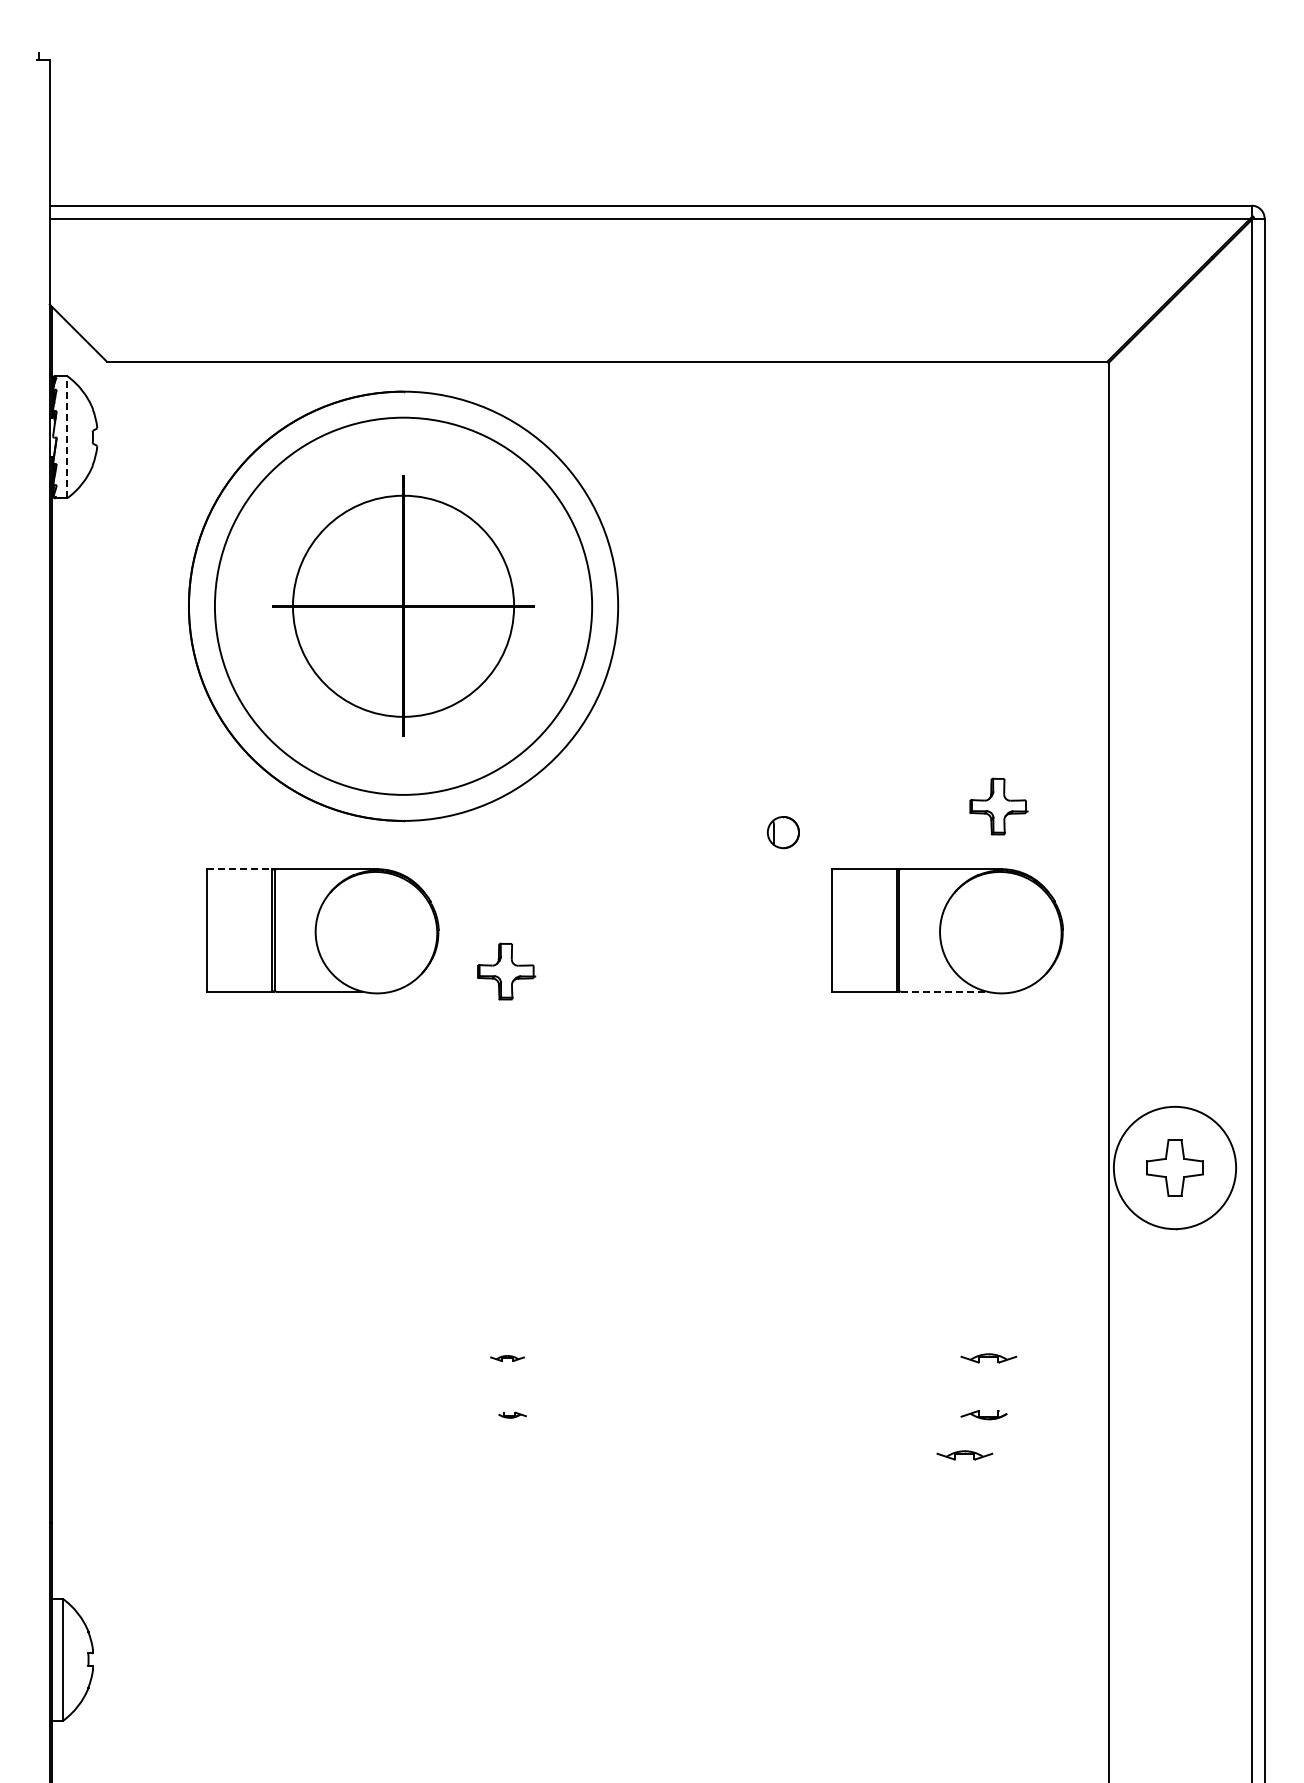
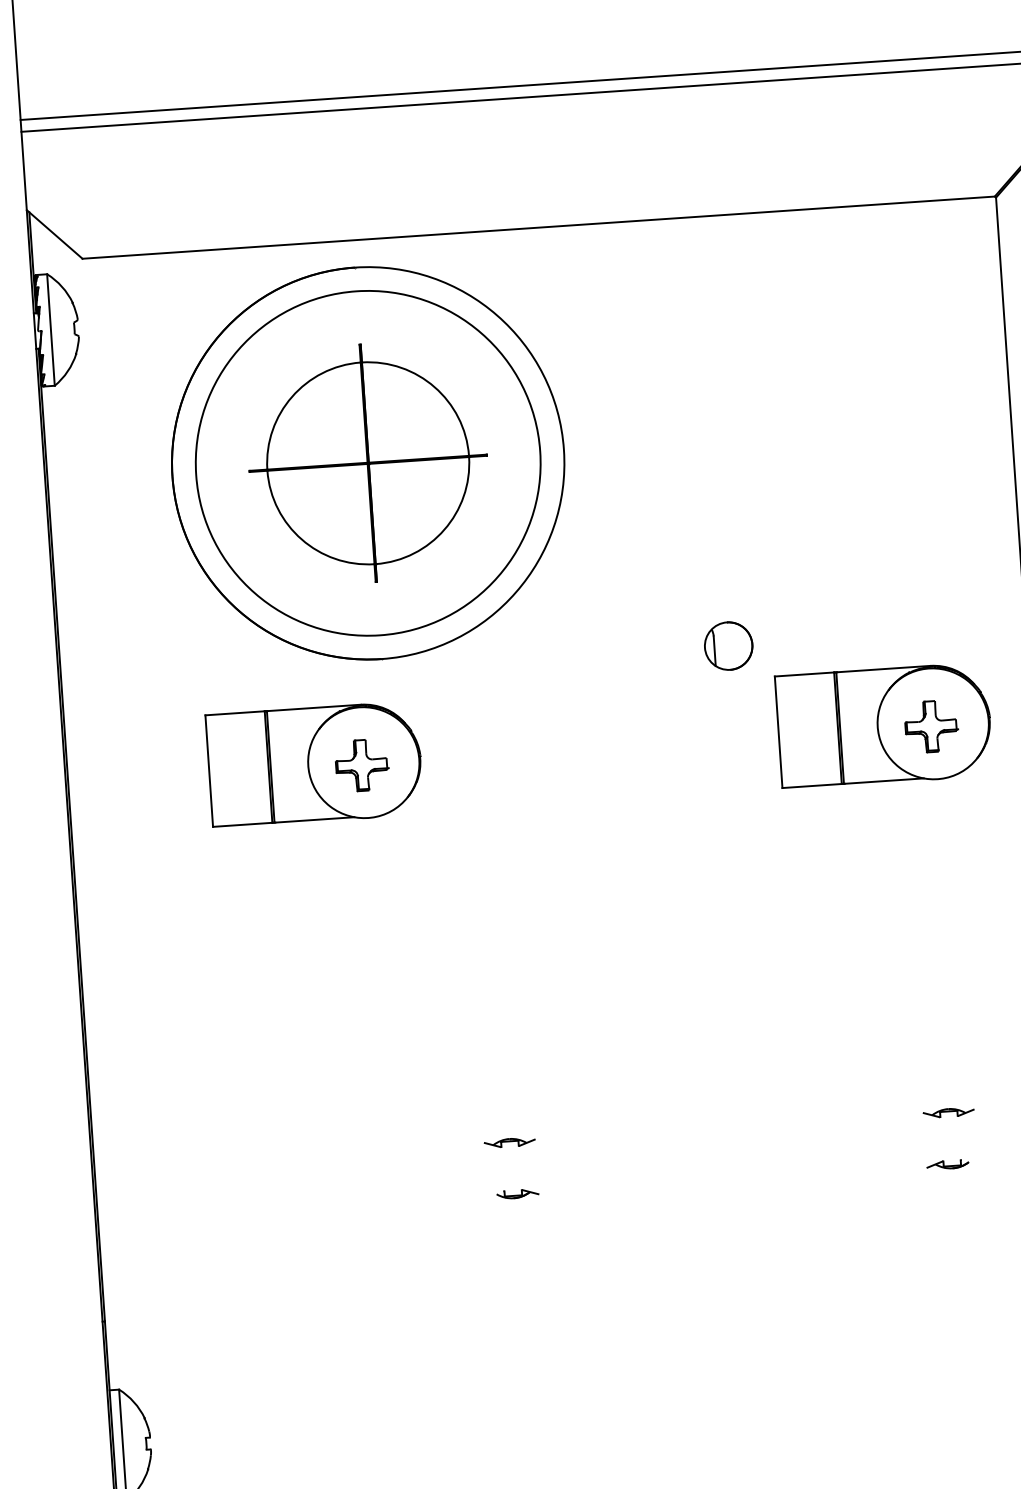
line: (67, 436) -> (51, 329), dashed -> solid
part: (998, 806) -> (931, 726), moved
part: (783, 832) -> (728, 646), size x1.67
line: (239, 869) -> (234, 713), dashed -> solid
part: (506, 971) -> (362, 765), moved
line: (943, 991) -> (884, 781), dashed -> solid
part: (507, 1358) -> (509, 1142), size x1.67
part: (512, 1415) -> (517, 1194), size x1.67
part: (964, 1455) -> (932, 1202), removed

